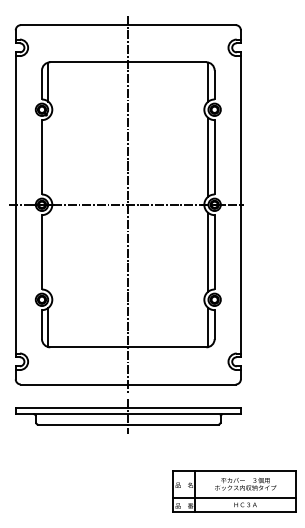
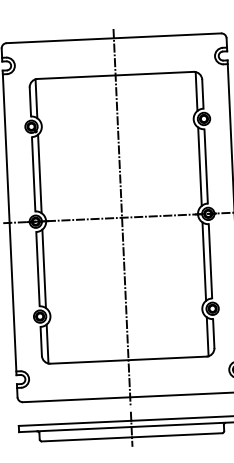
line: (48, 157) -> (40, 174), added
line: (48, 252) -> (44, 269), added

